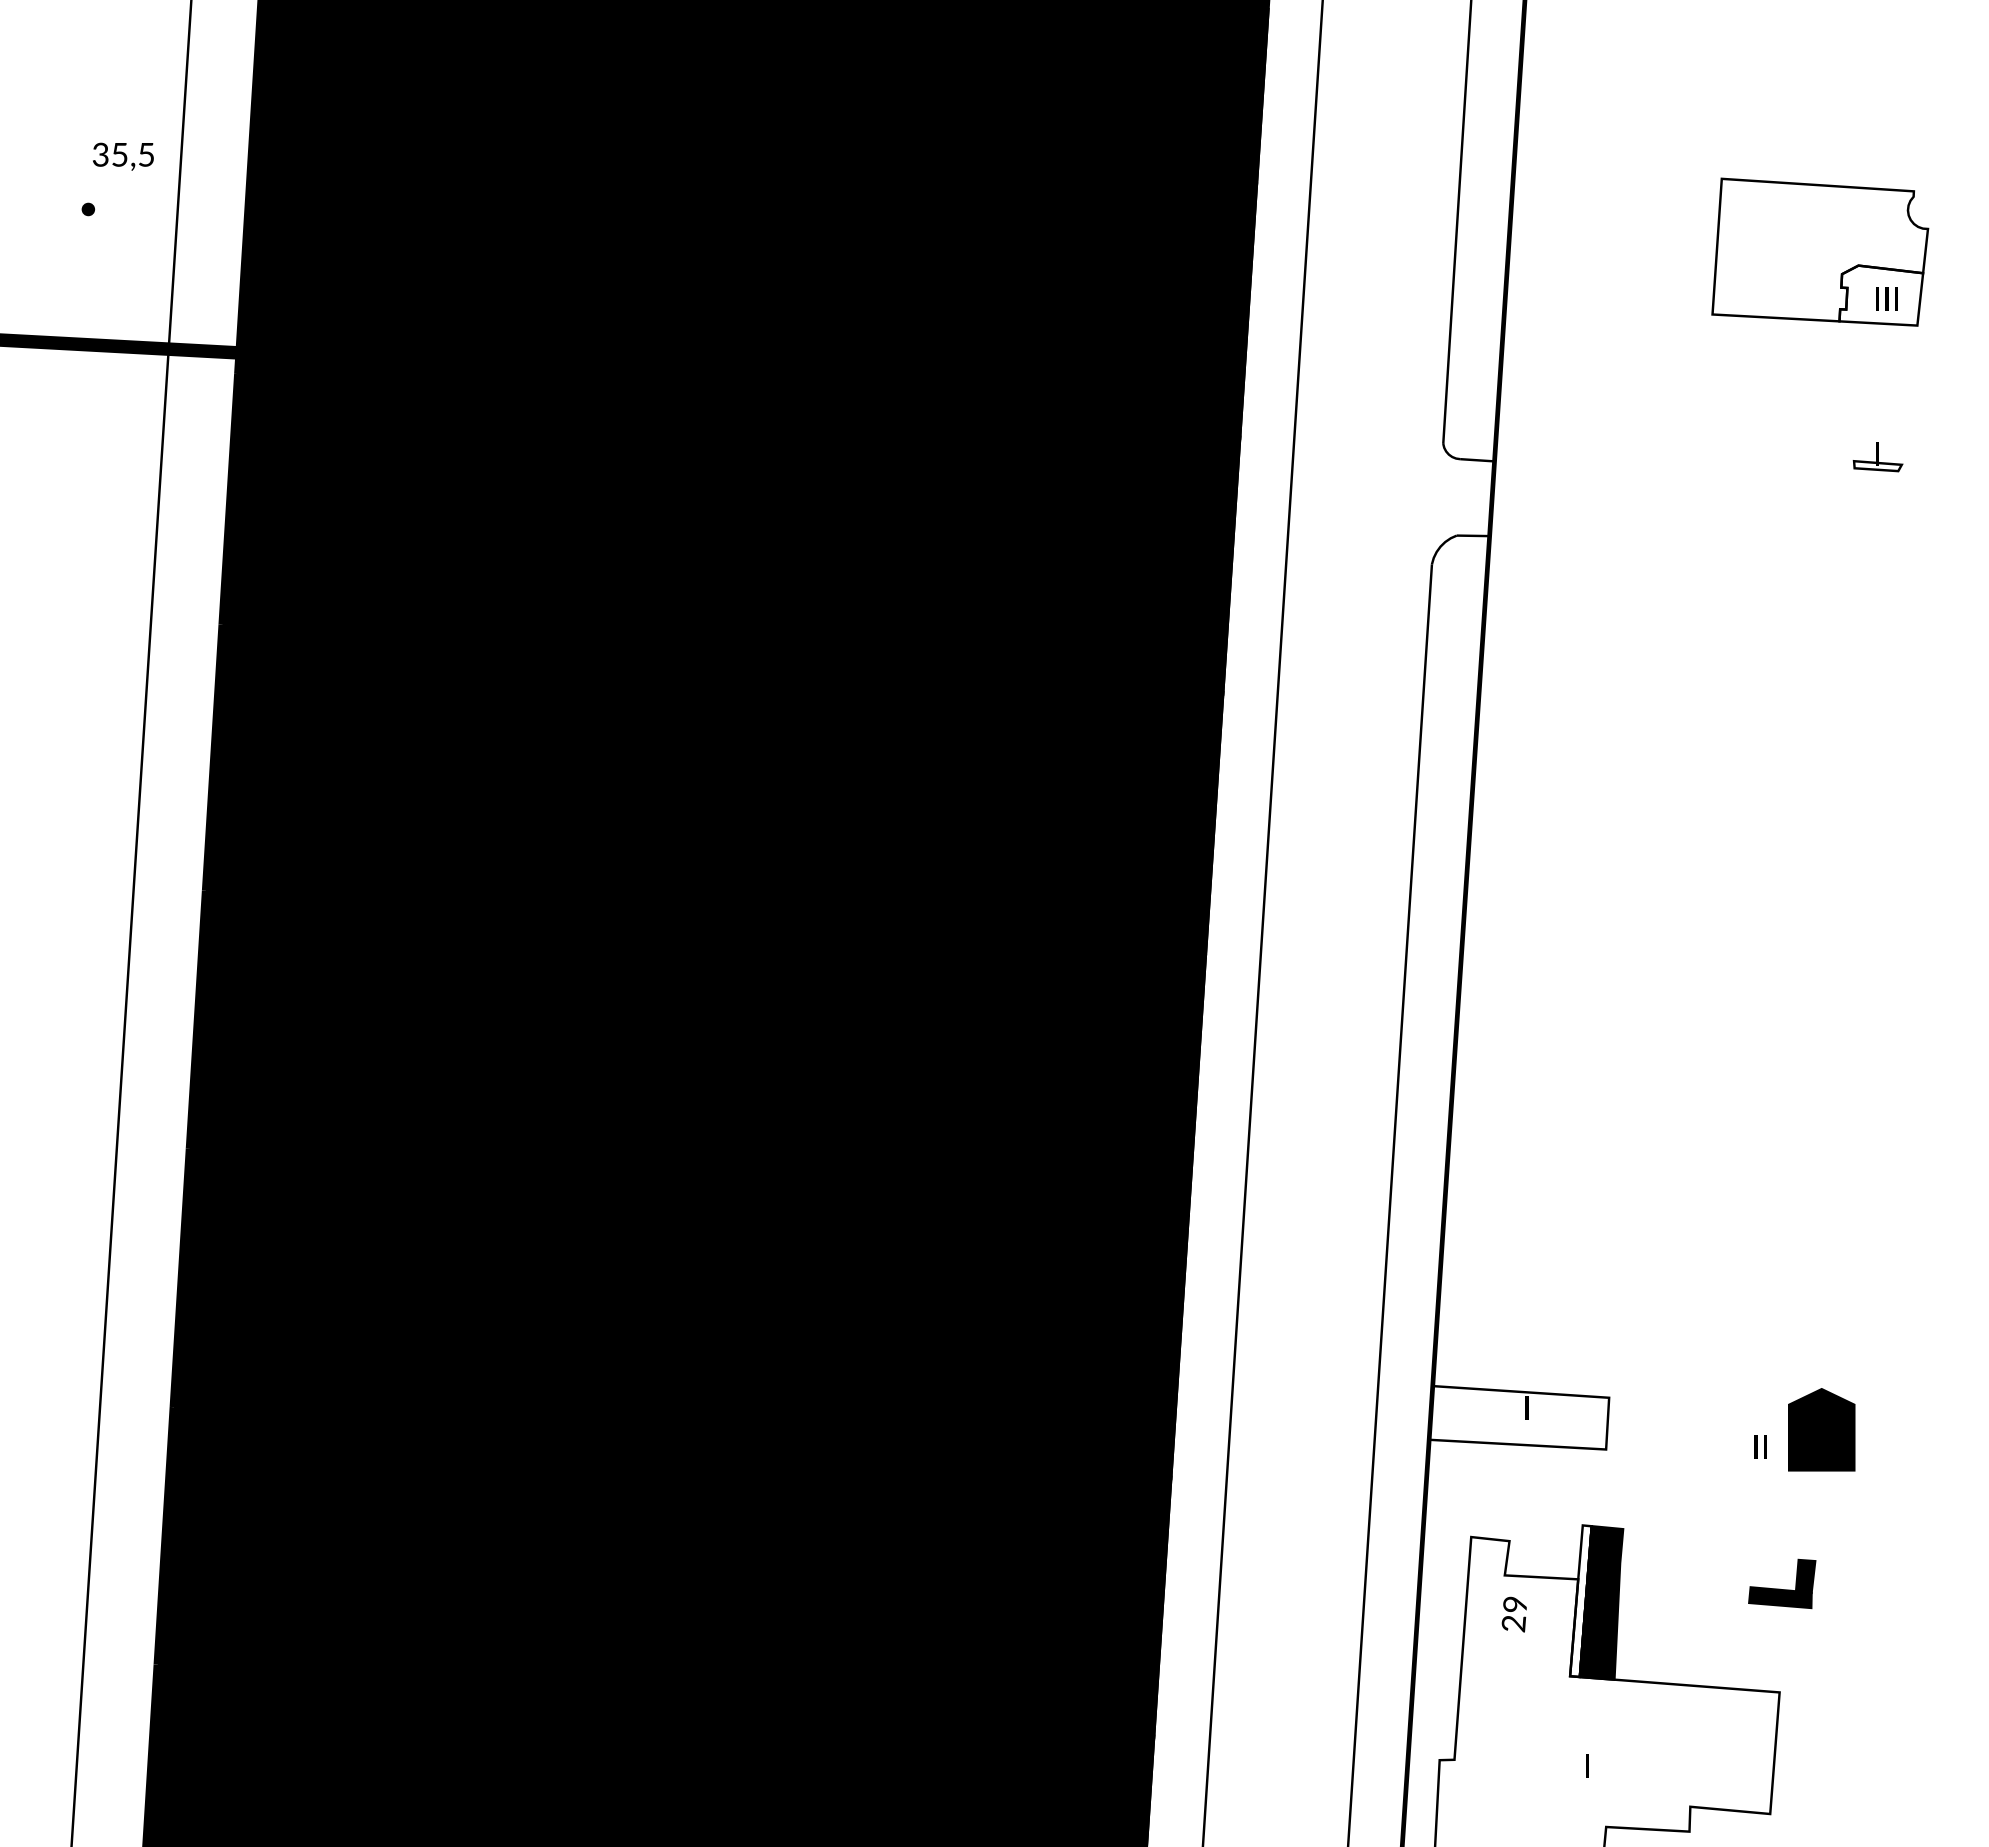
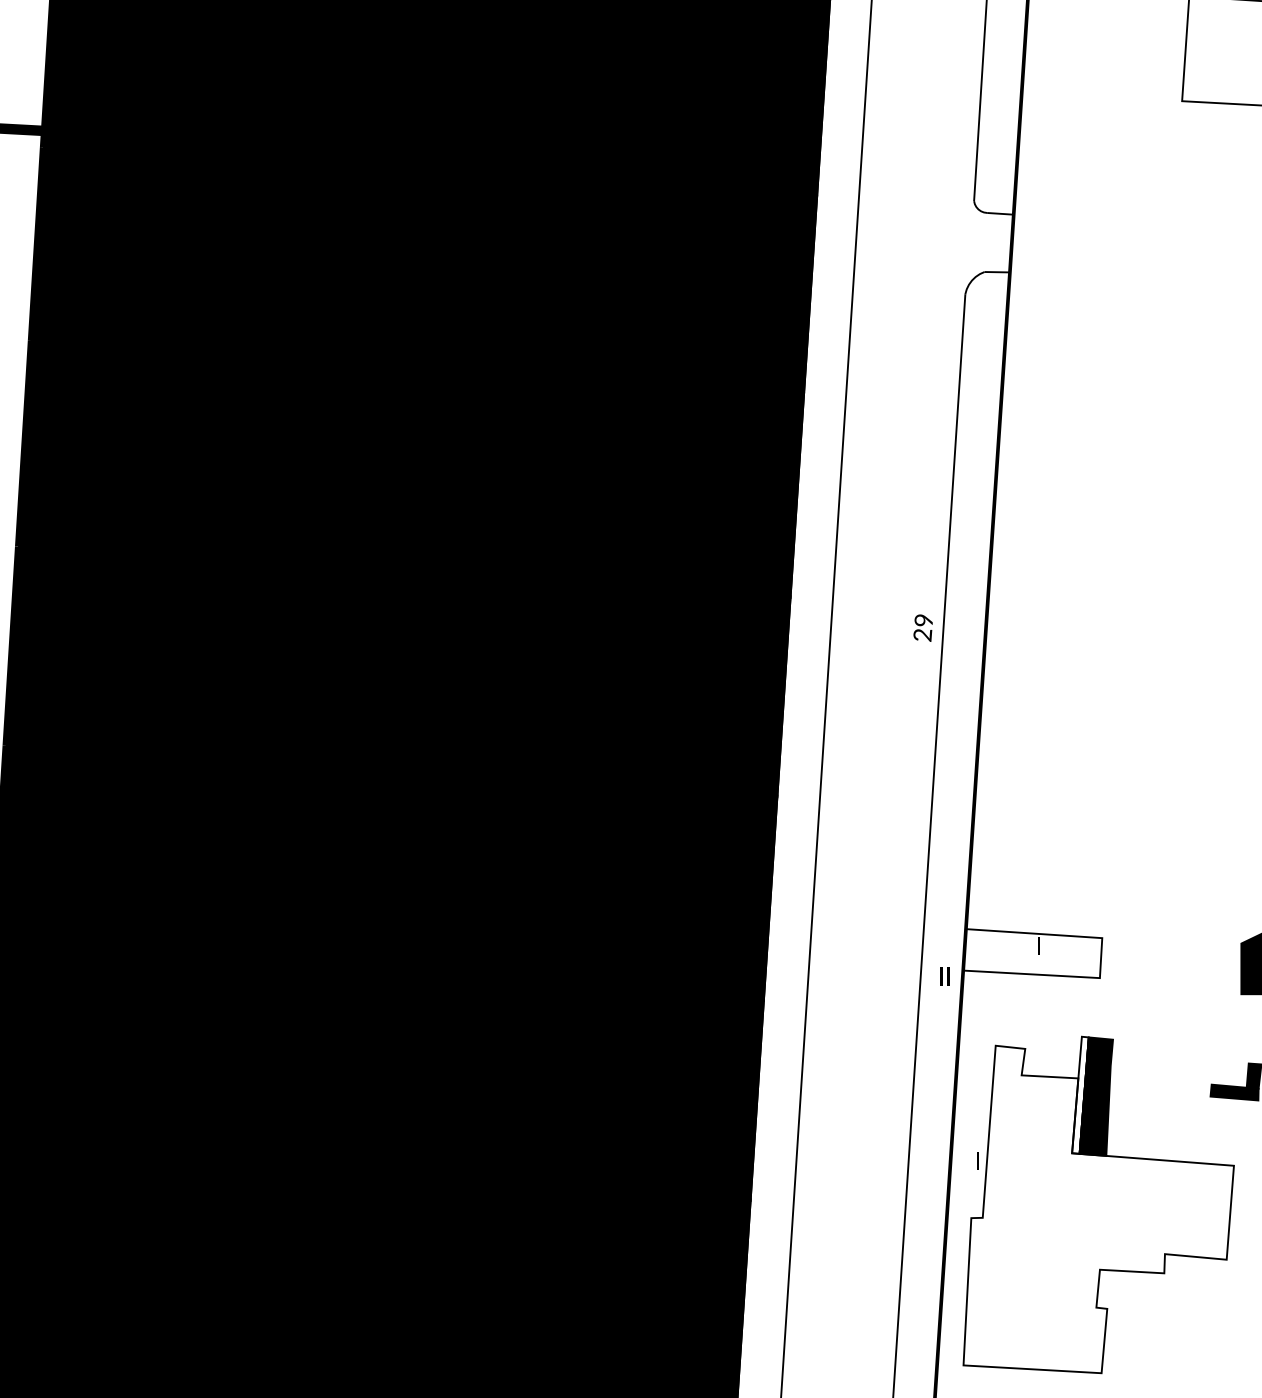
text: (1760, 1446) -> (944, 975), moved
text: (1513, 1614) -> (922, 628), moved
text: (1587, 1765) -> (978, 1160), moved

